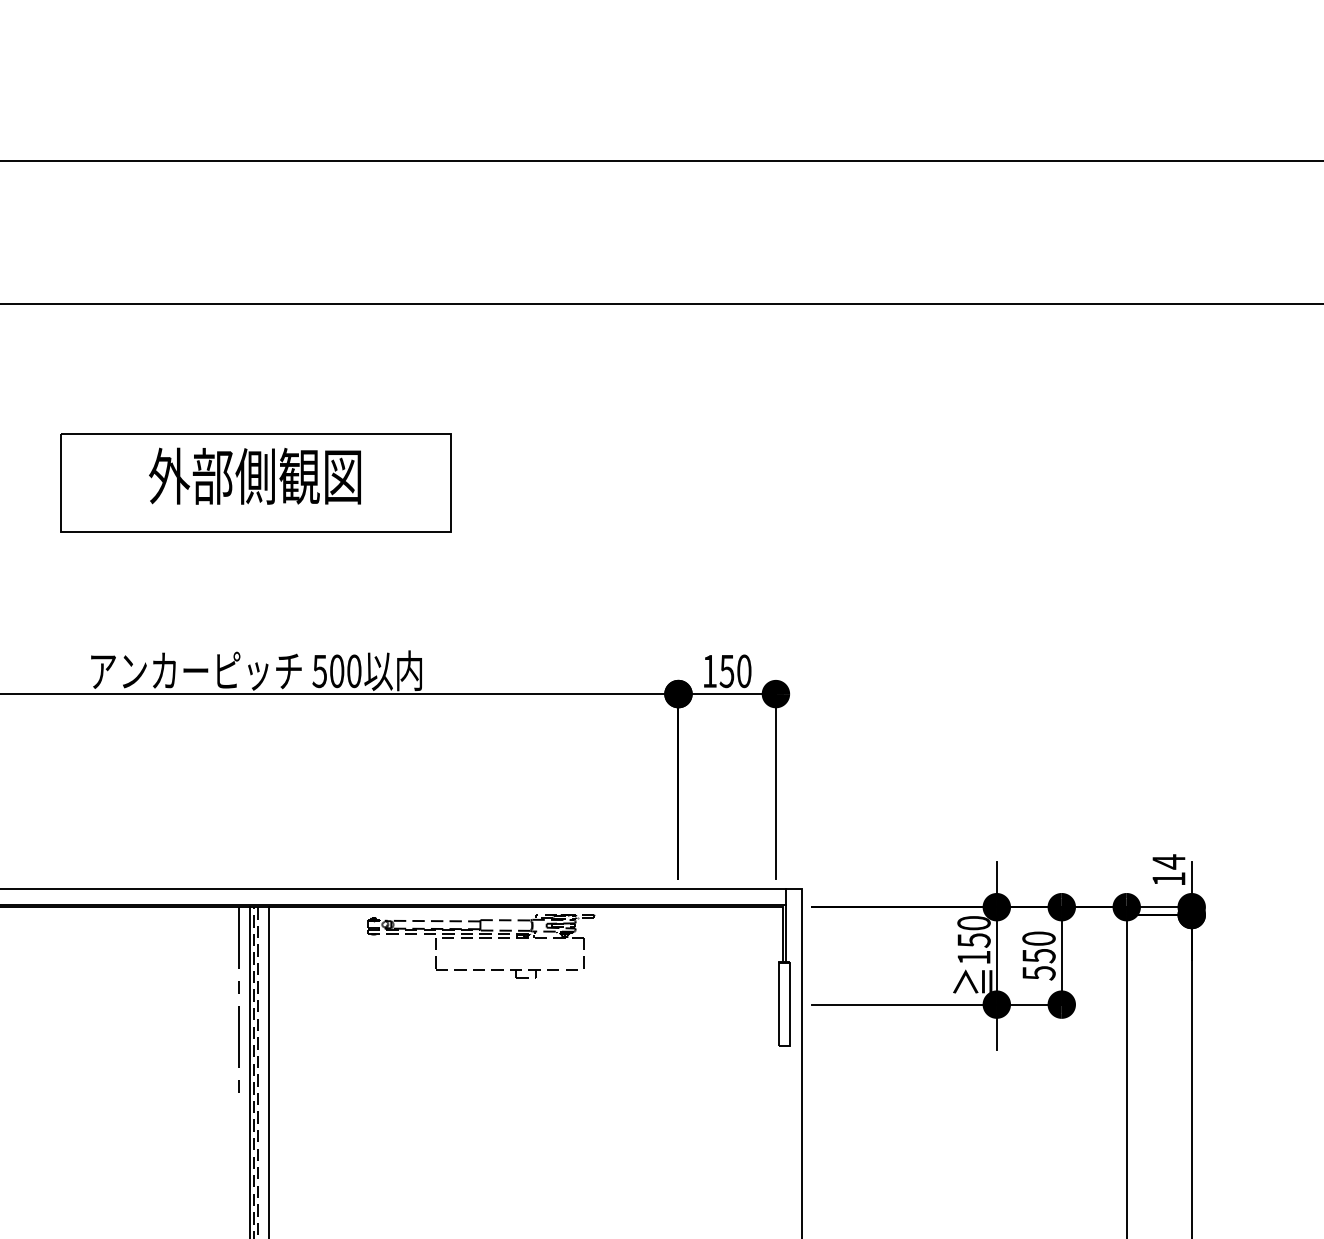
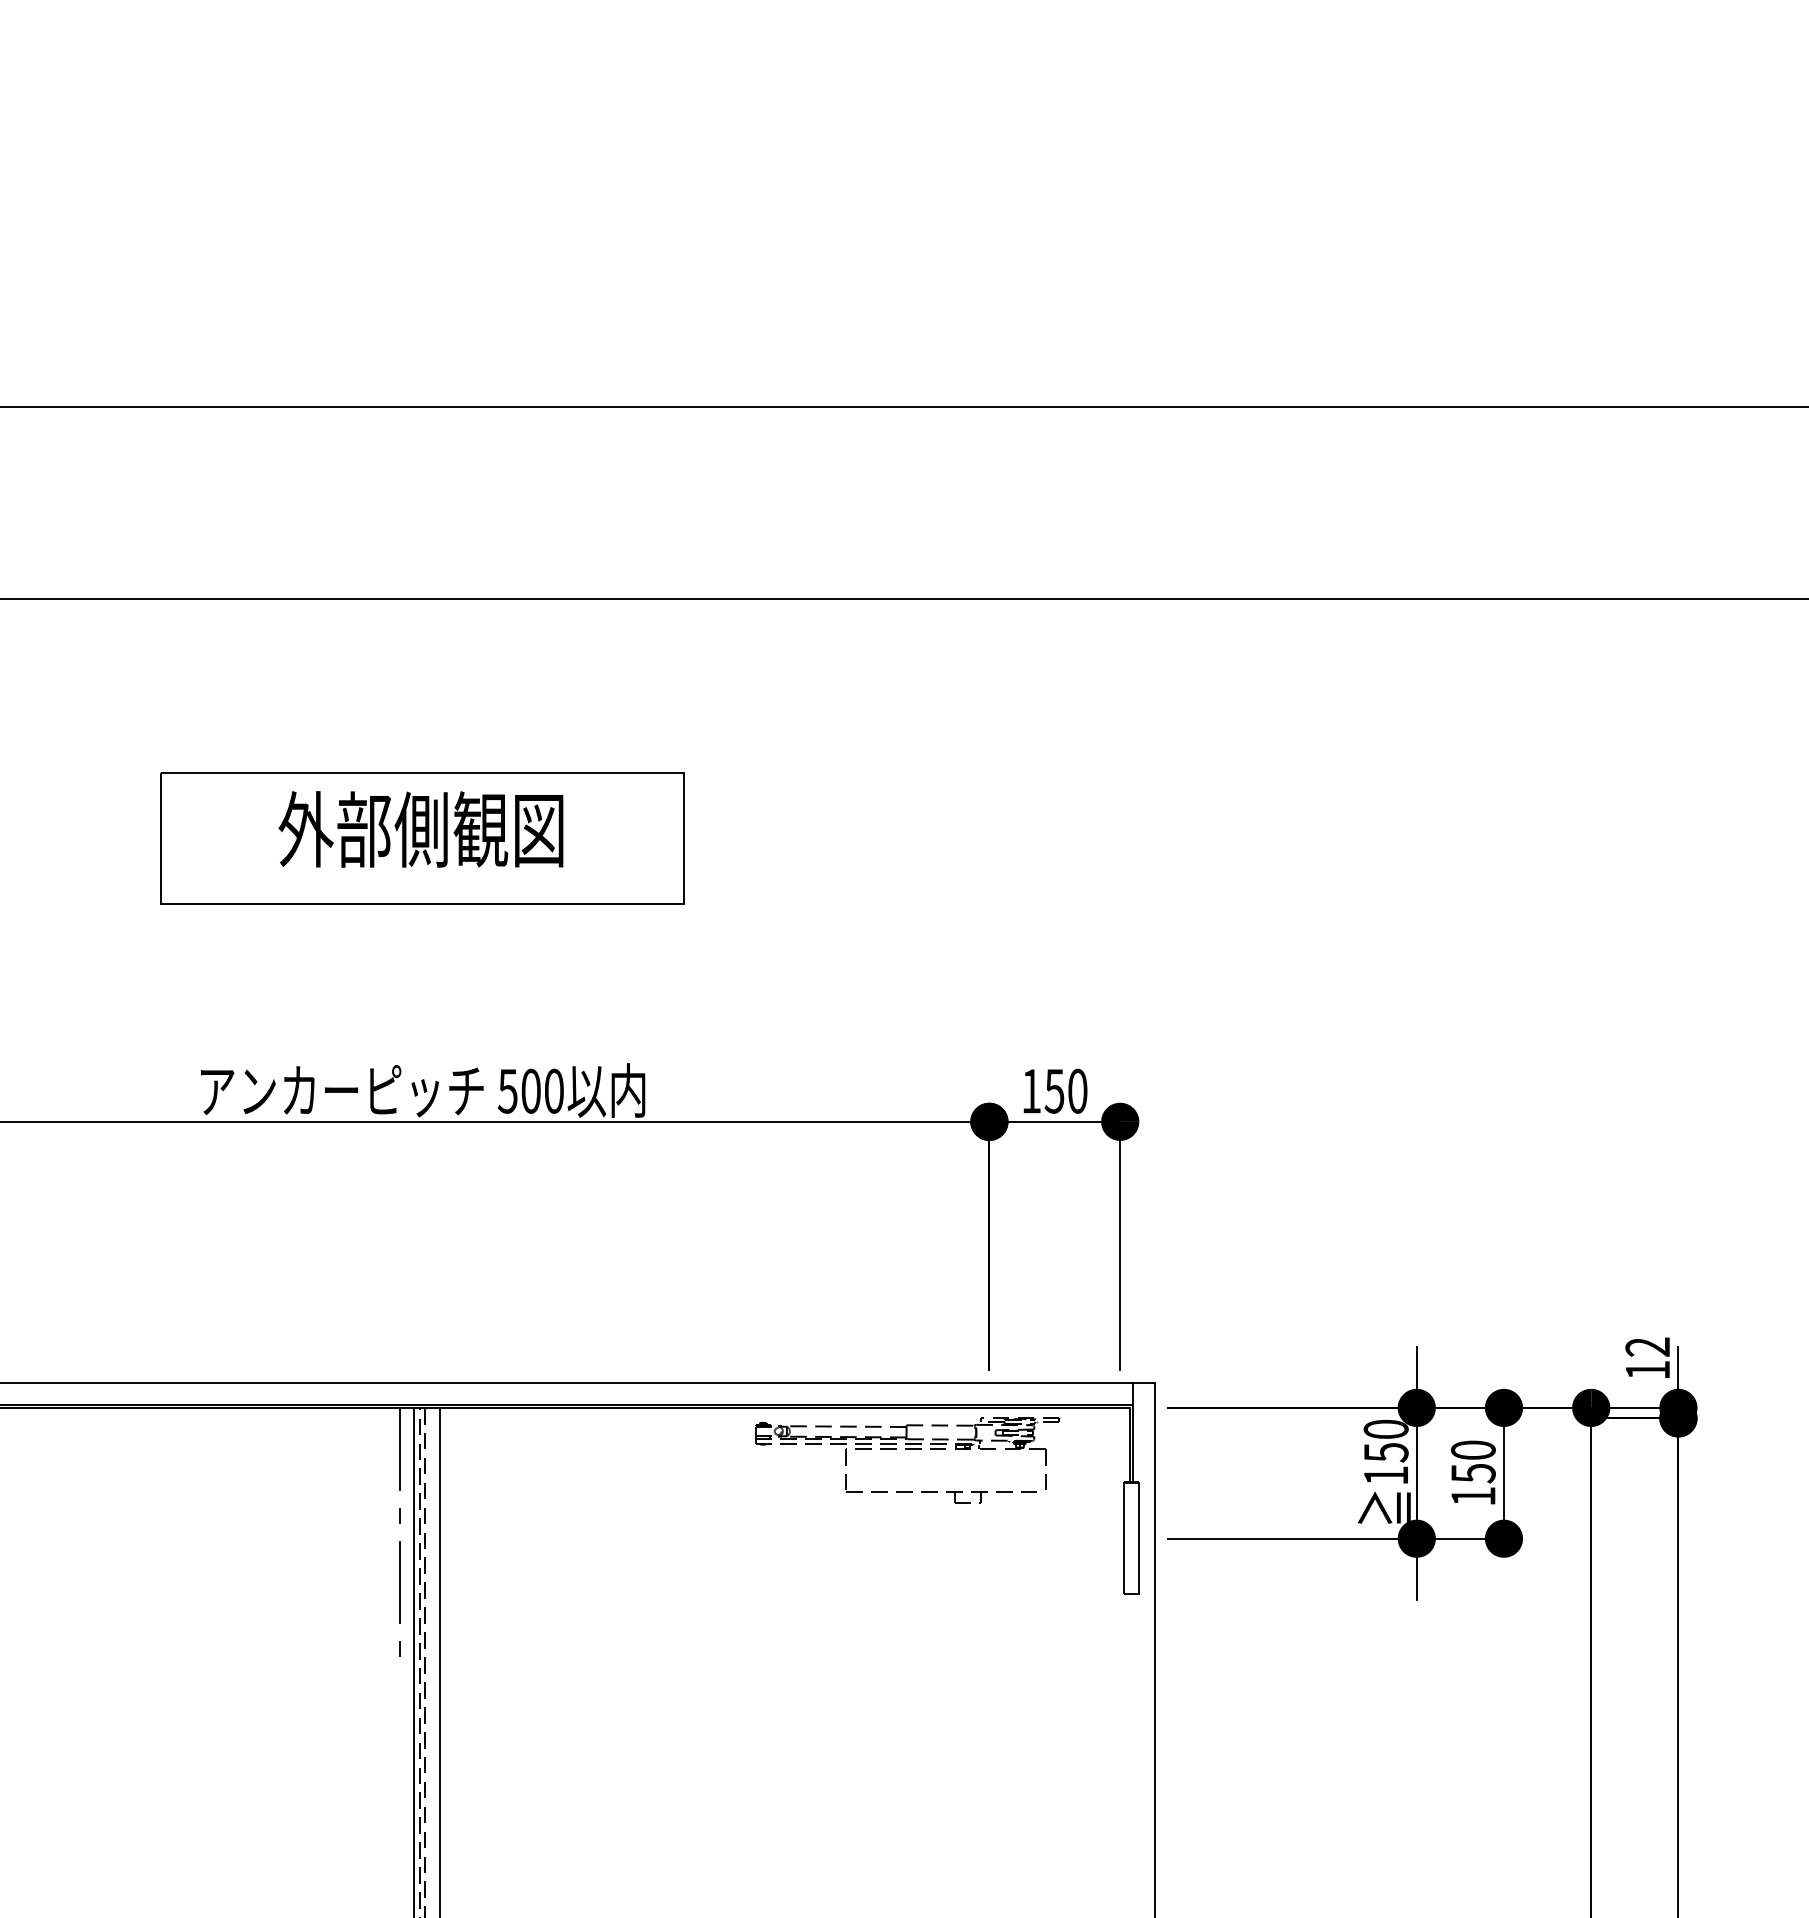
text: (1168, 861) -> (1647, 1346), 14 -> 12
part: (481, 938) -> (907, 1449), moved
text: (1039, 973) -> (1473, 1496), 550 -> 150

